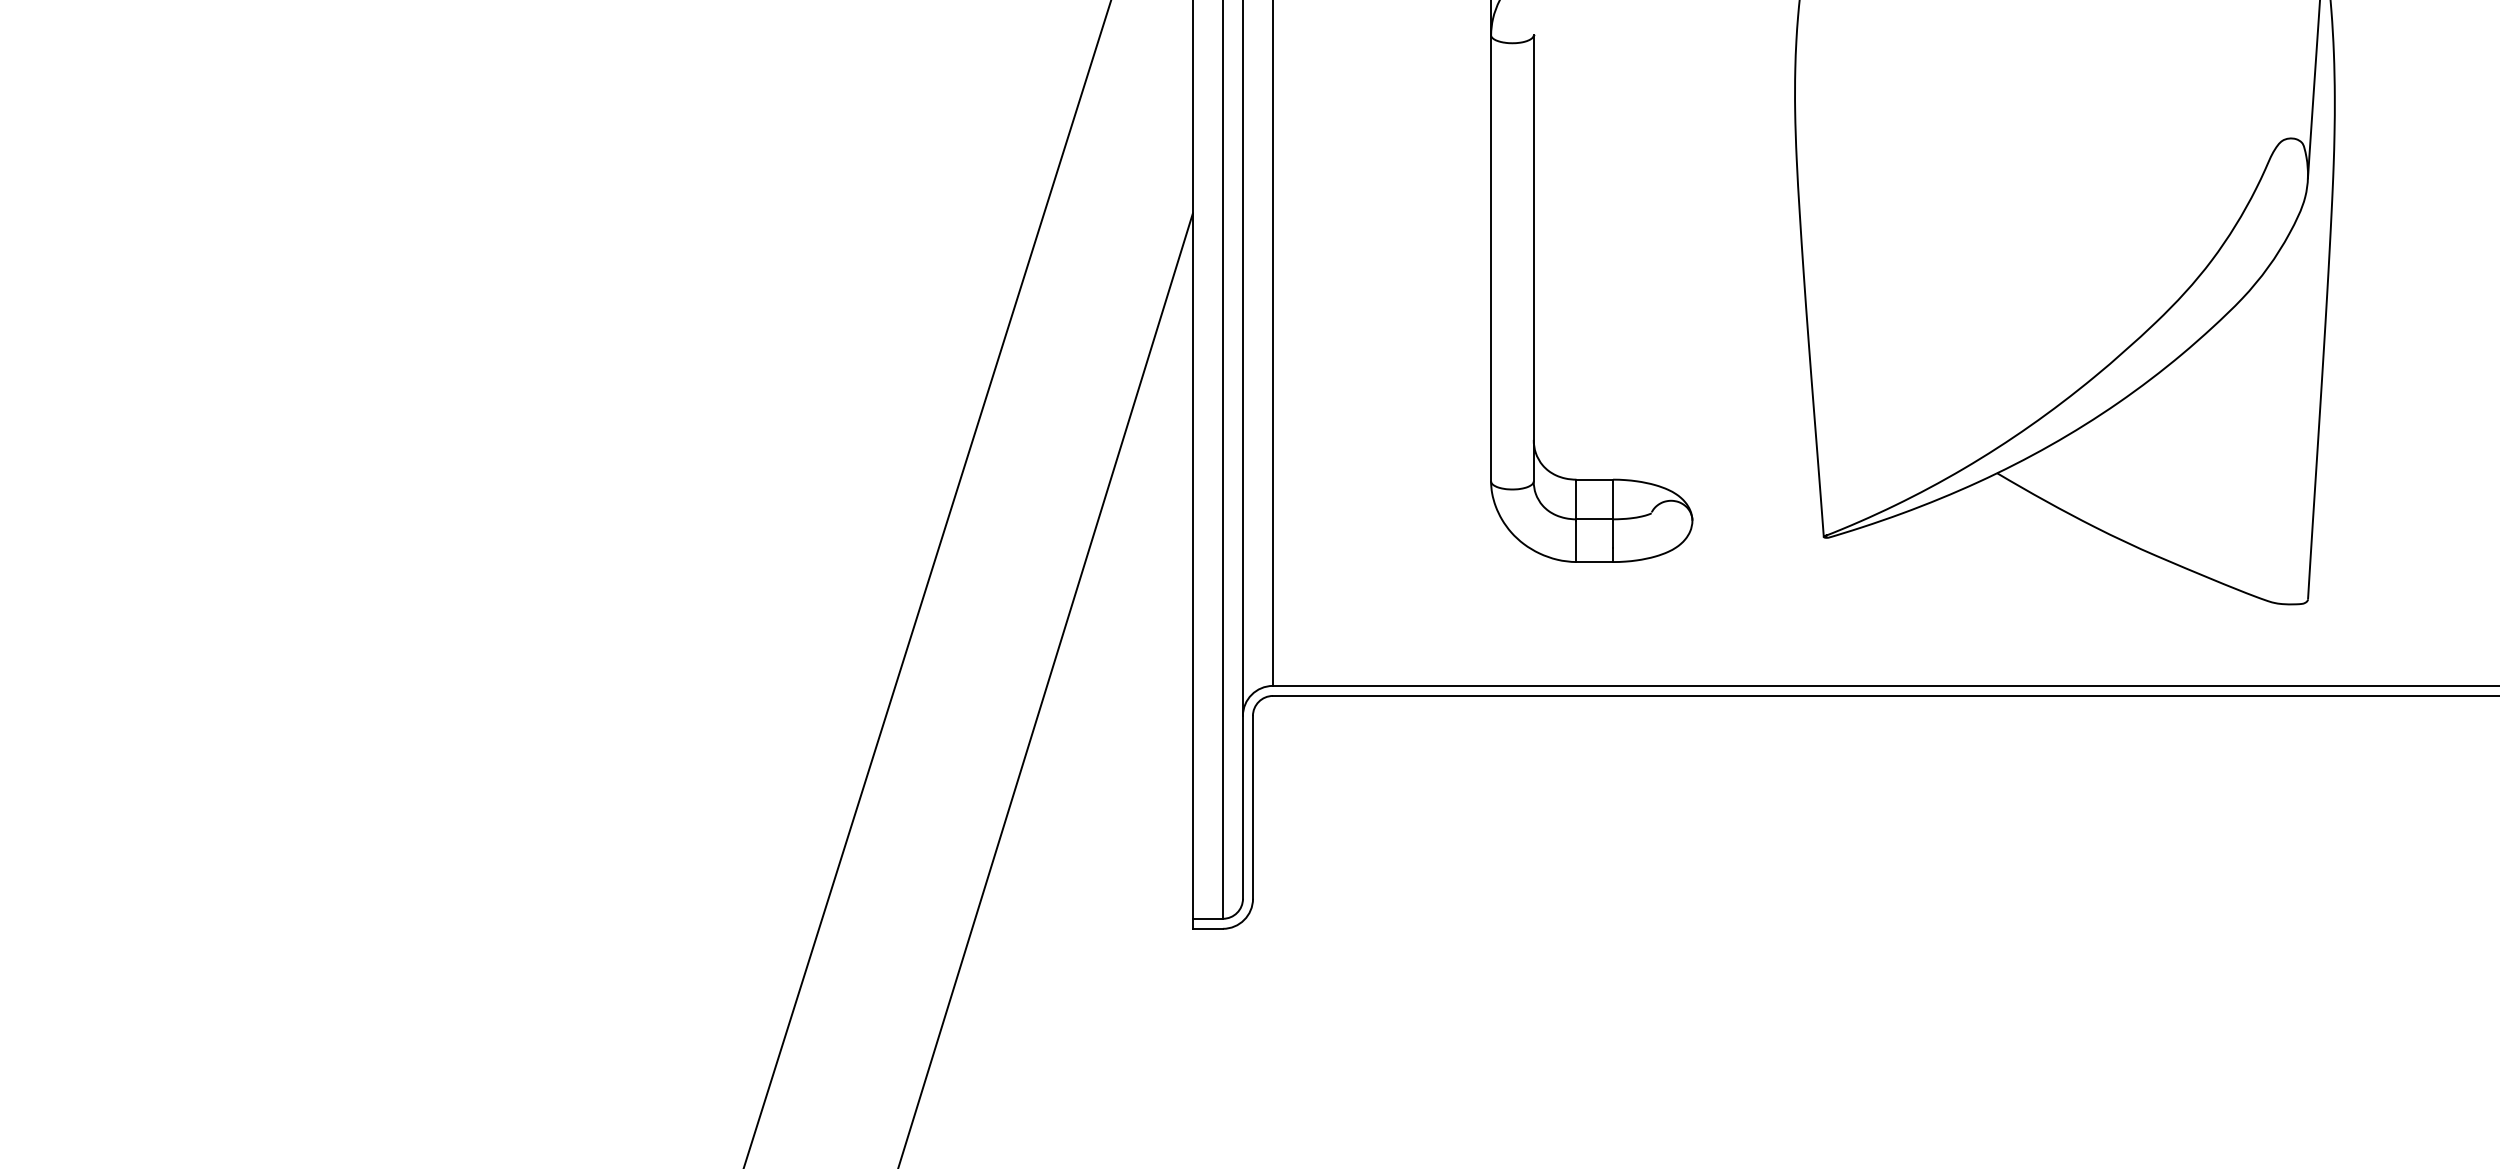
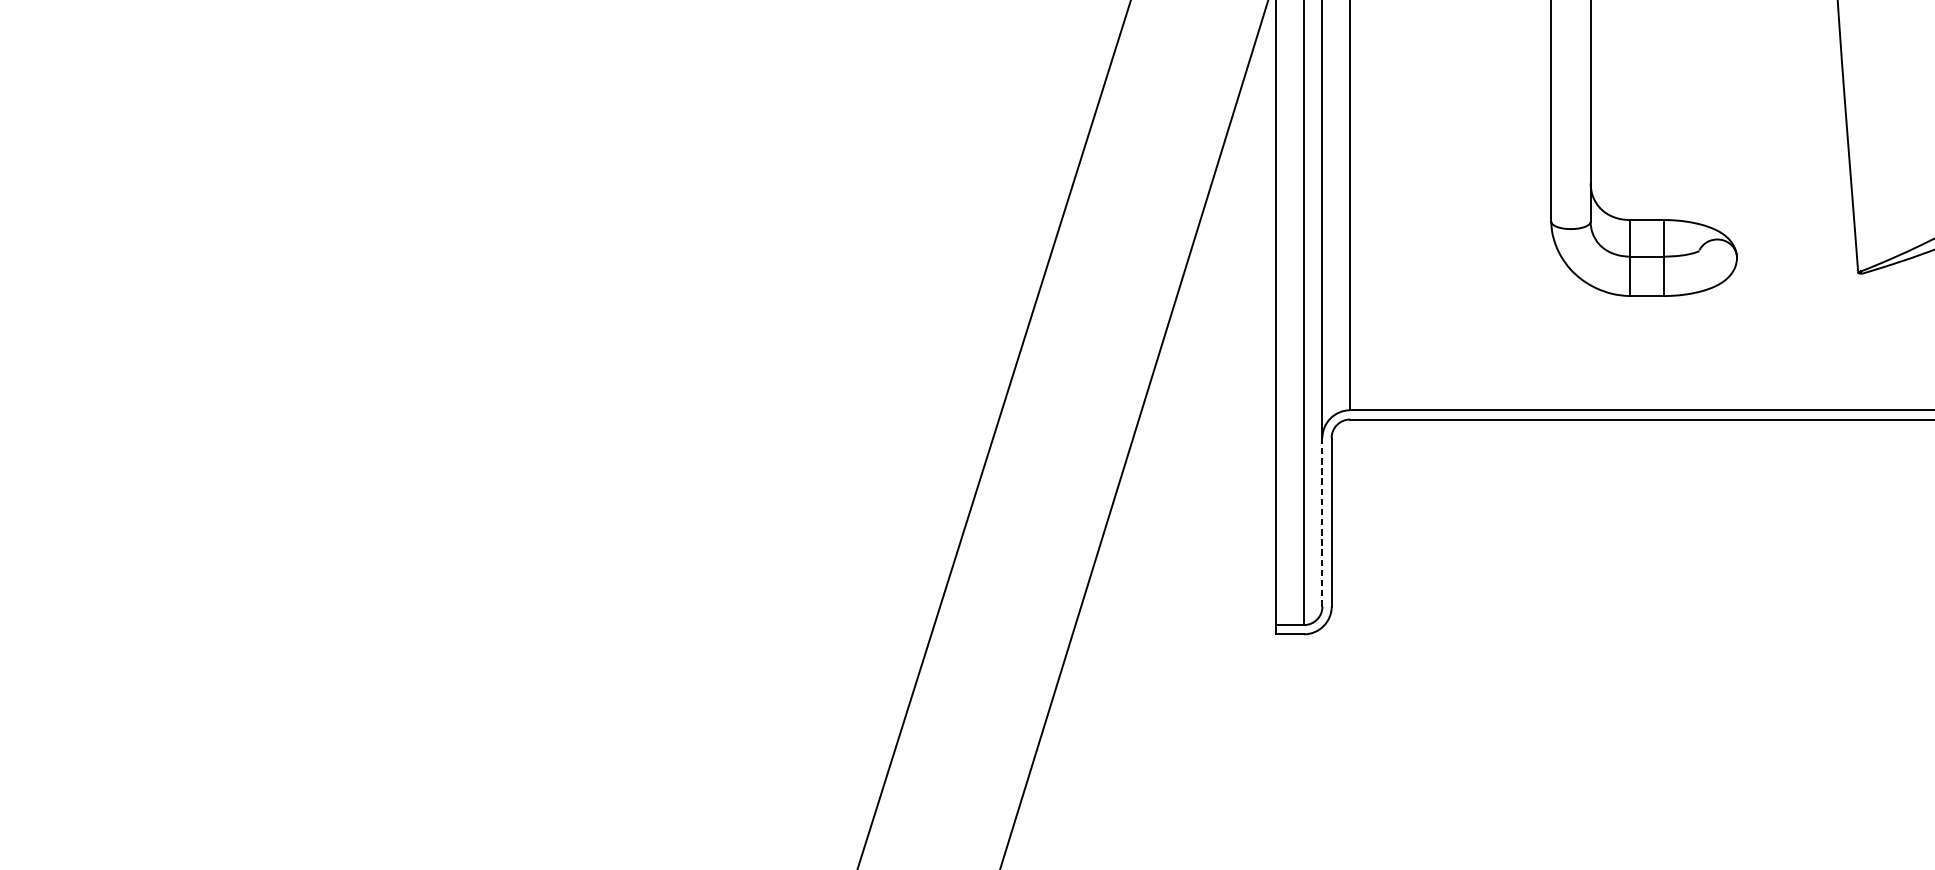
line: (1243, 806) -> (1322, 521), solid -> dashed

